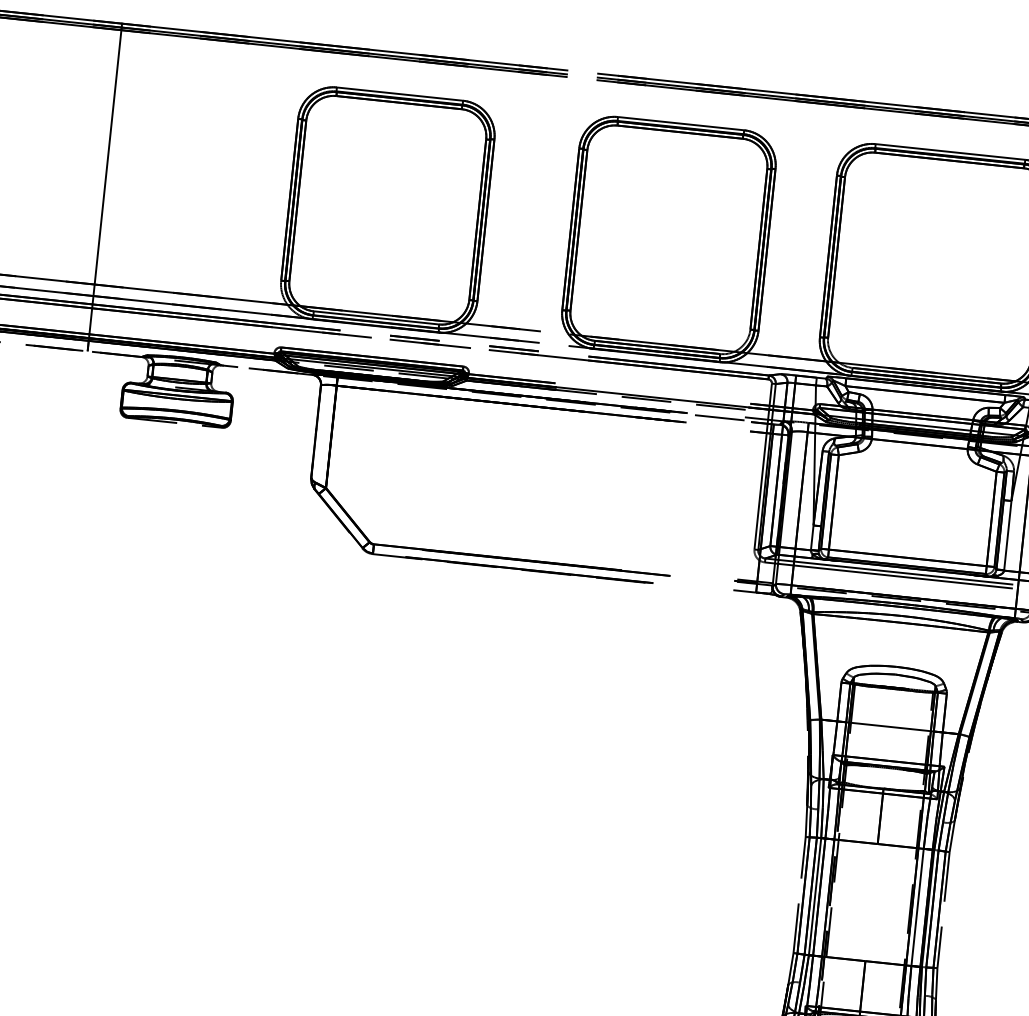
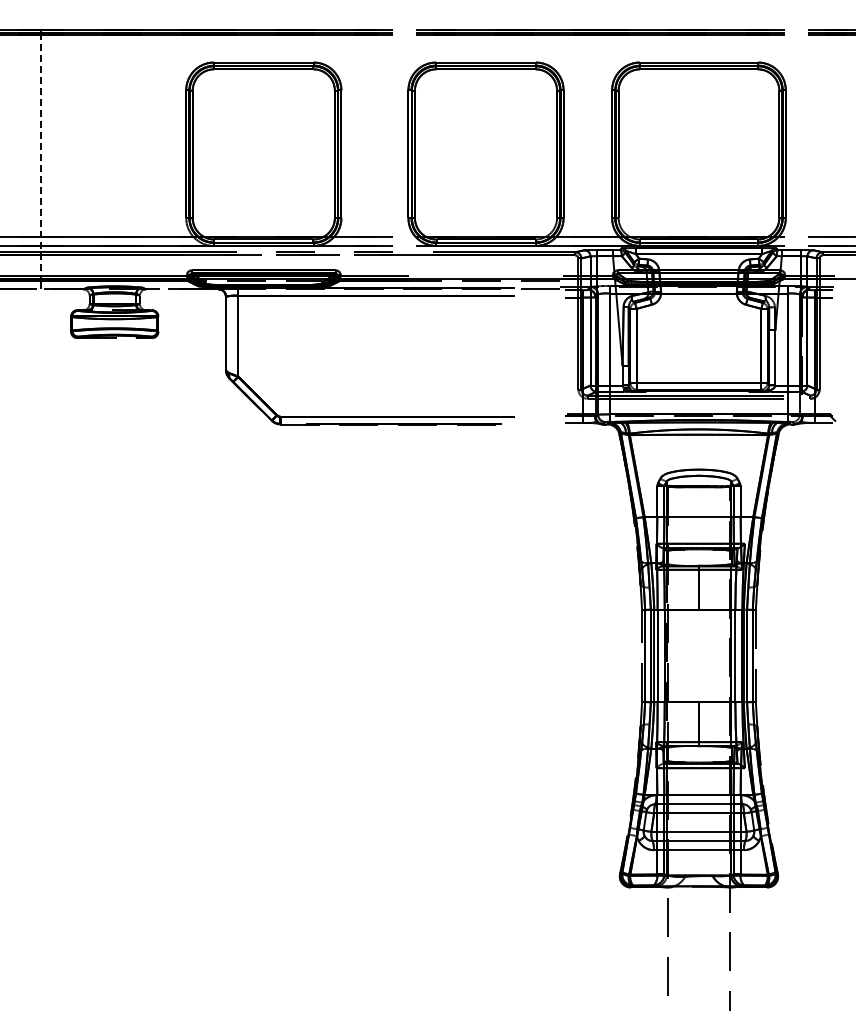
line: (105, 181) -> (40, 155), solid -> dashed

